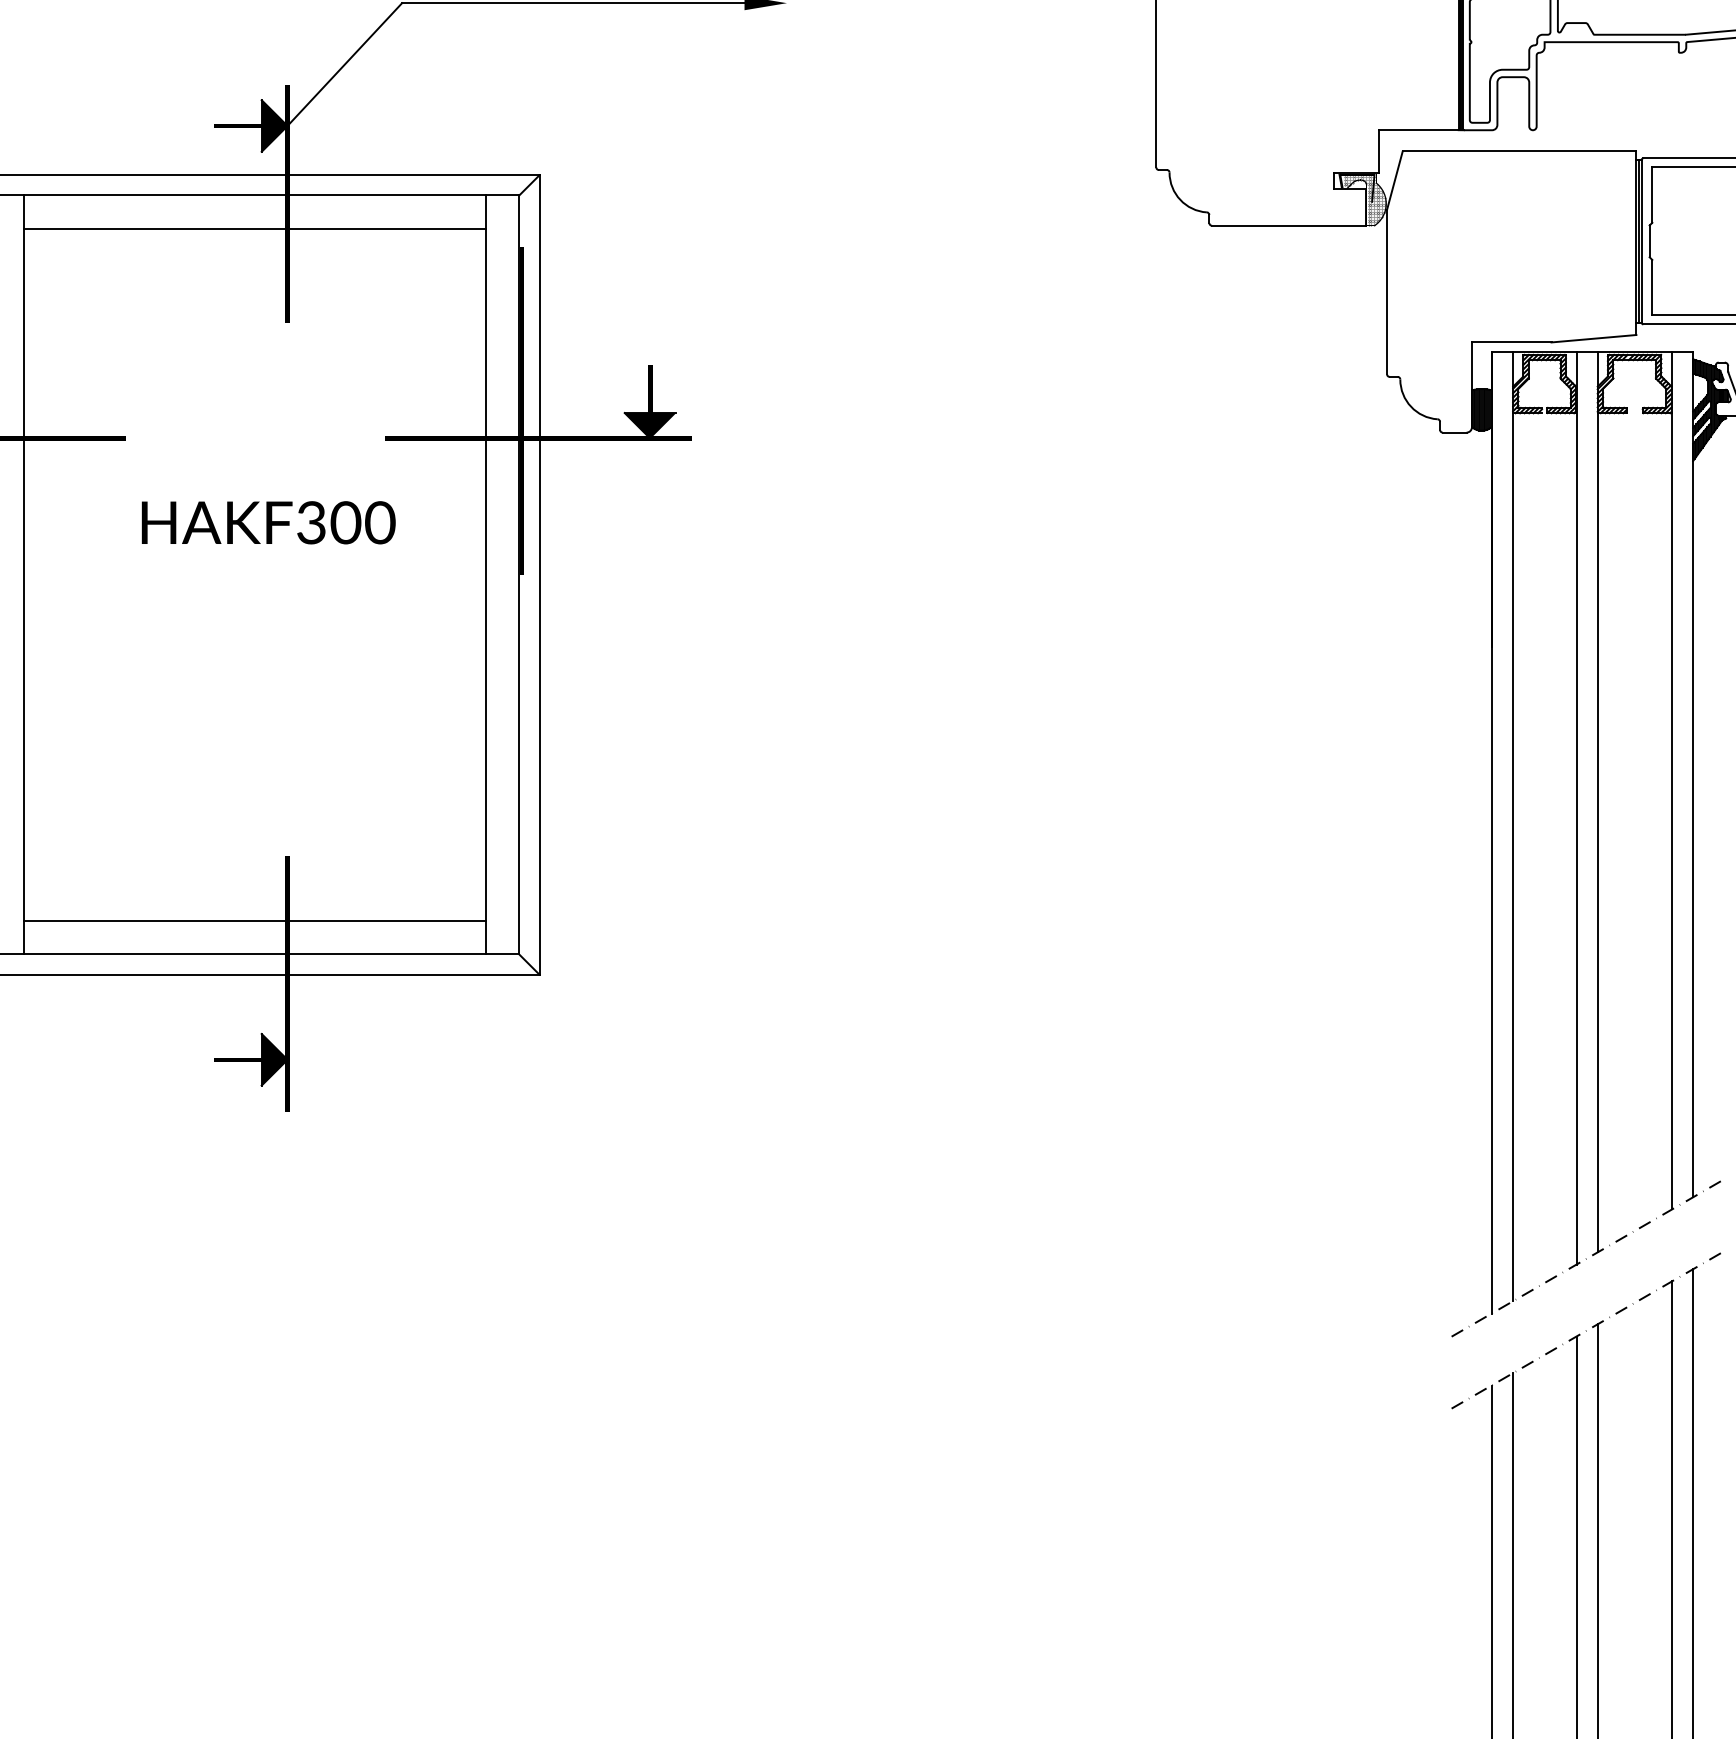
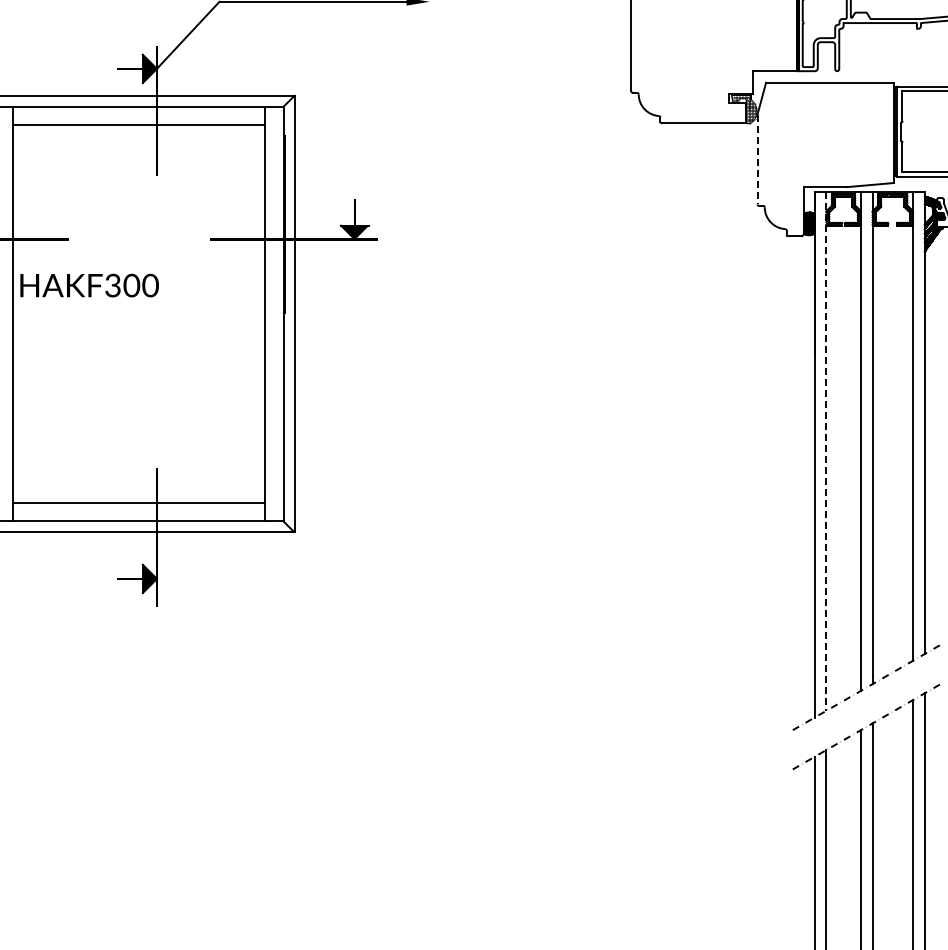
line: (1387, 291) -> (757, 159), solid -> dashed
text: (268, 522) -> (89, 285), moved
line: (1513, 828) -> (826, 452), solid -> dashed

